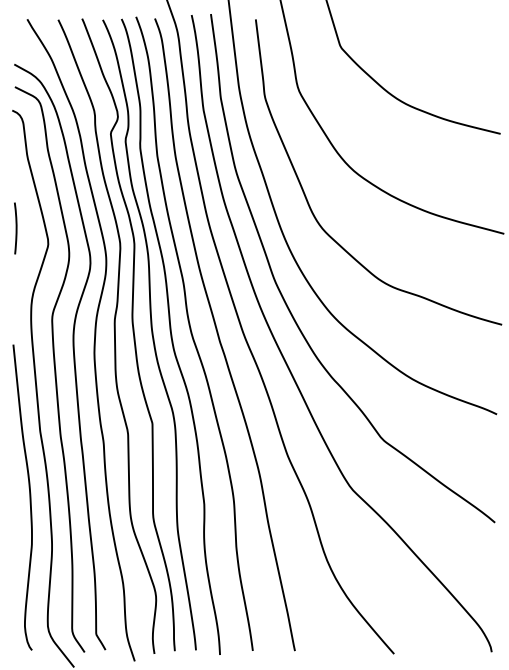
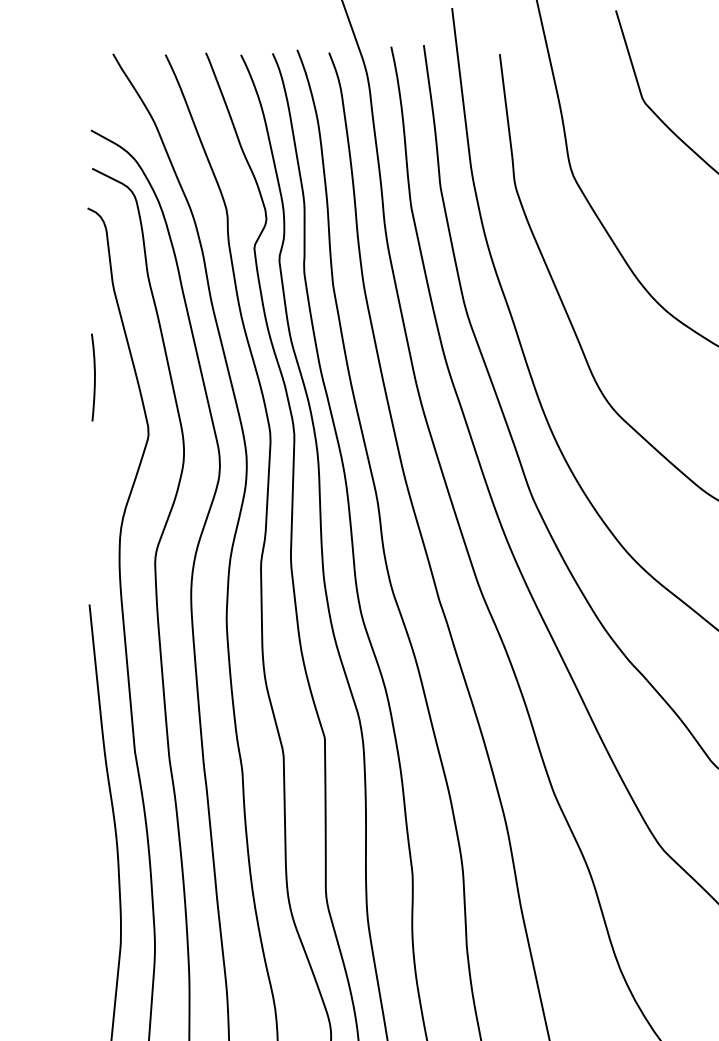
line: (15, 228) -> (93, 377), moved

